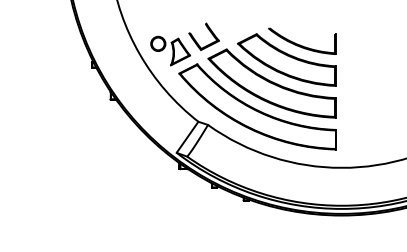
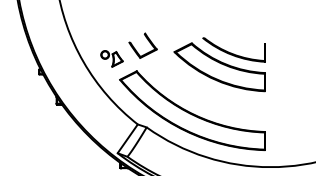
part: (170, 50) -> (111, 58), size x0.6
part: (271, 83) -> (205, 88), removed

